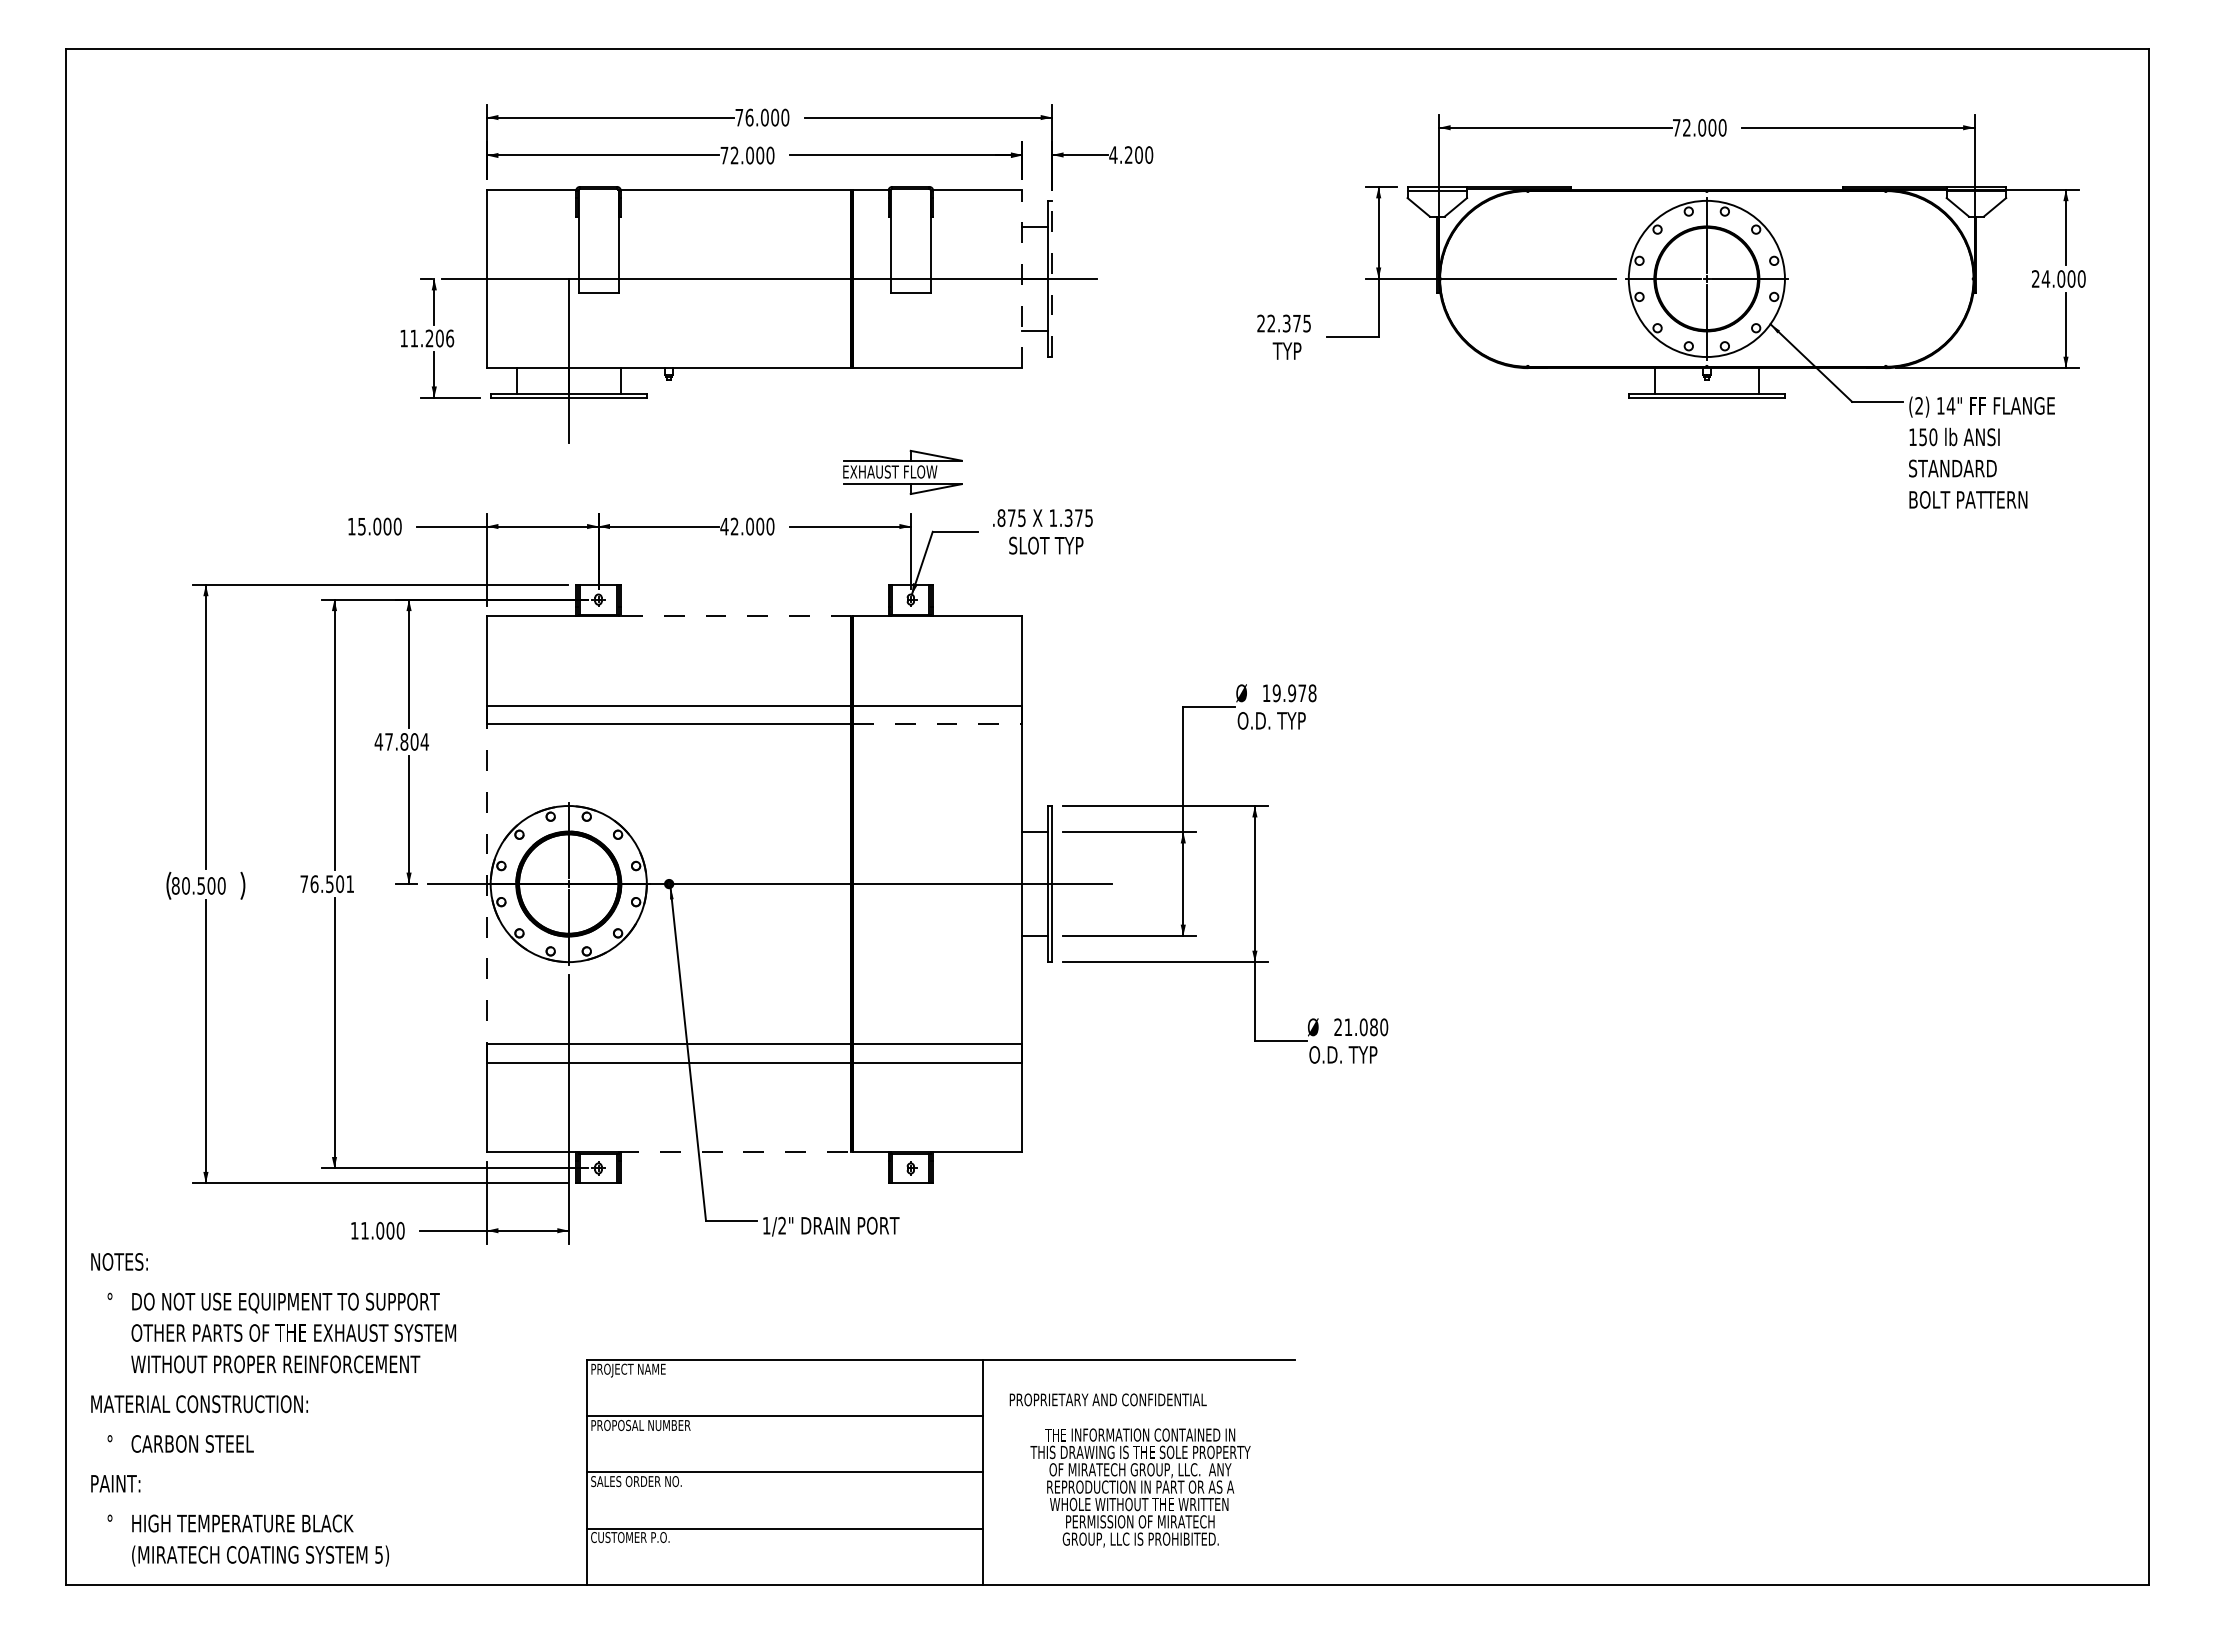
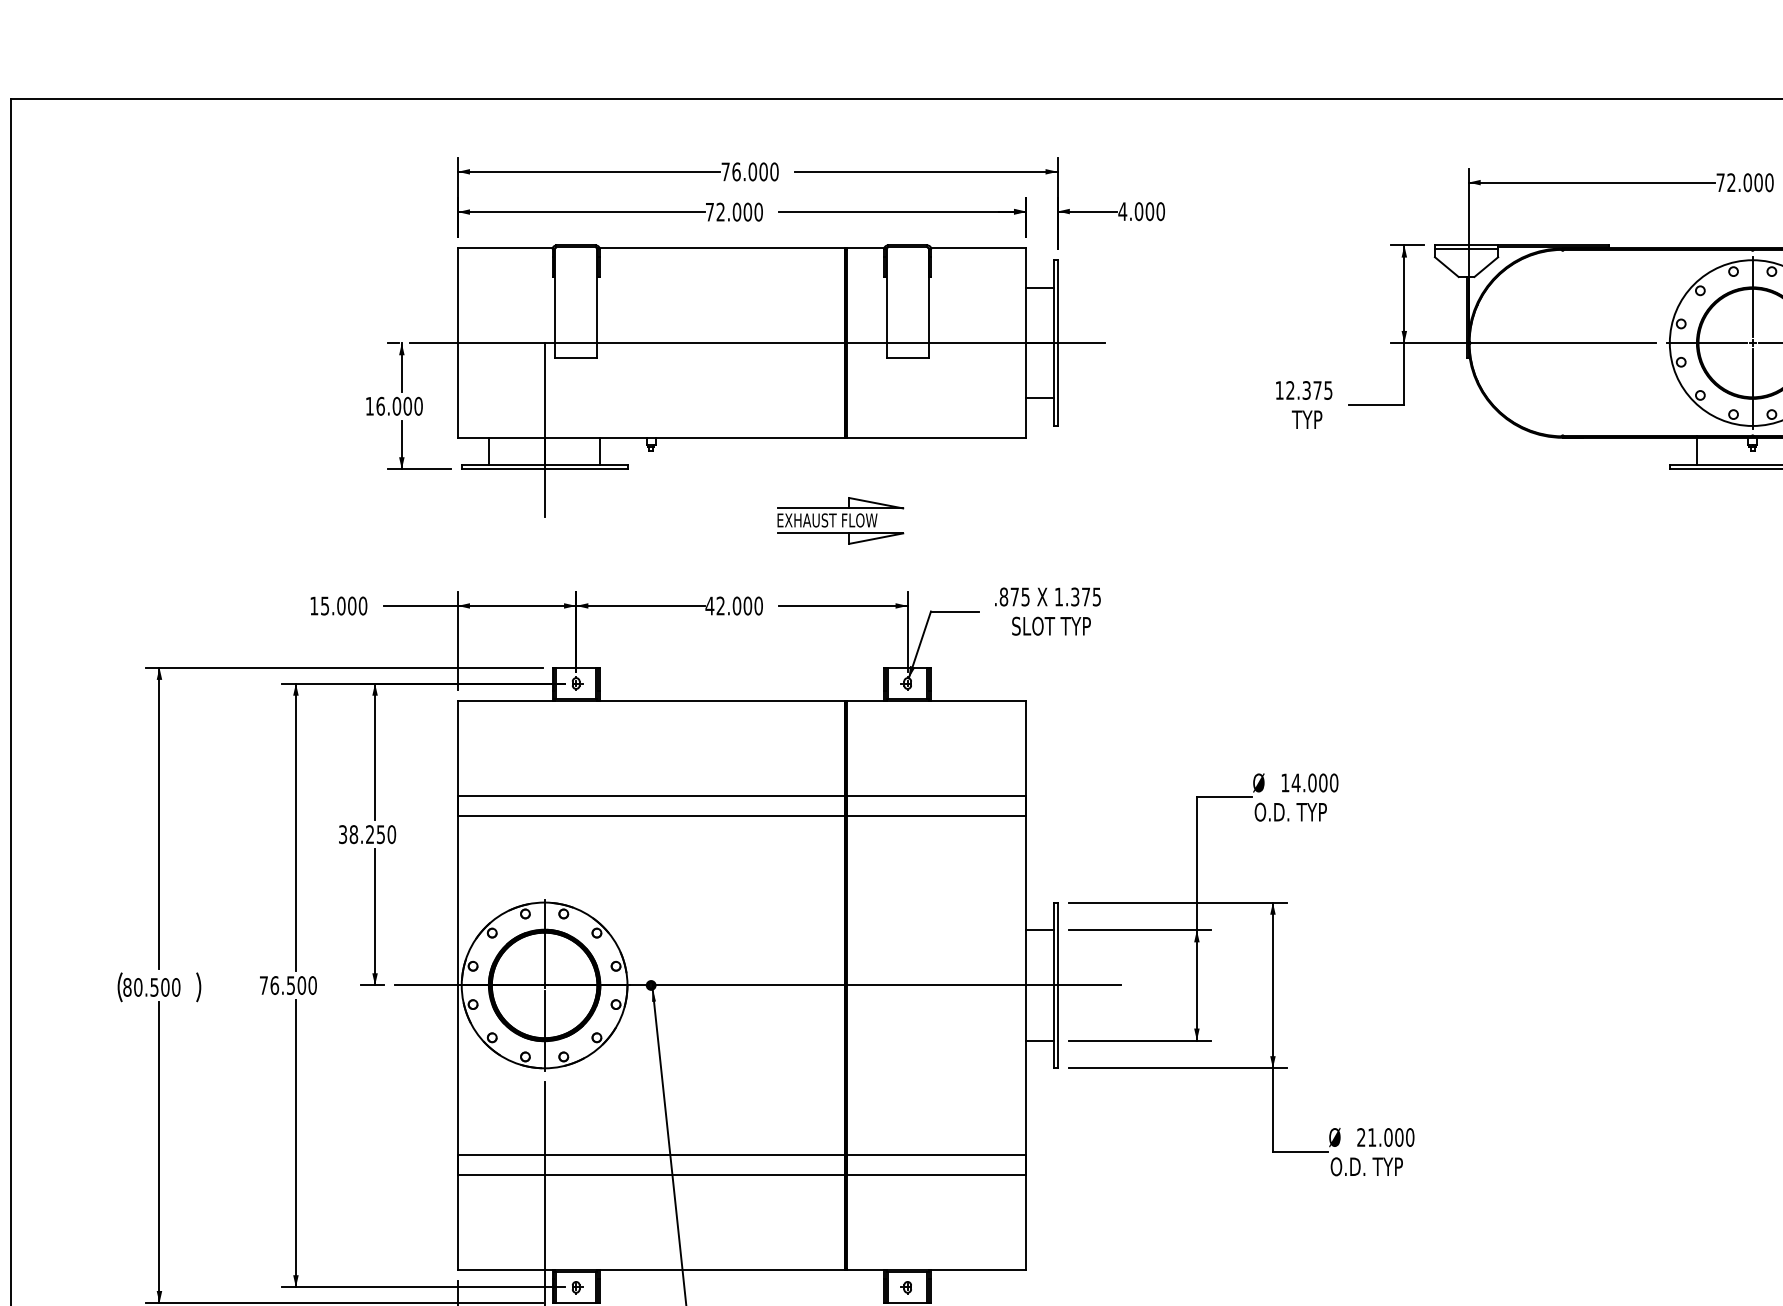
text: (1128, 154) -> (1138, 211), 4.200 -> 4.000
line: (1022, 278) -> (1026, 342), dashed -> solid
line: (1052, 278) -> (1058, 342), dashed -> solid
text: (1260, 323) -> (1278, 390), 22.375 -> 12.375
text: (432, 338) -> (399, 406), 11.206 -> 16.000
part: (902, 471) -> (840, 519), moved
line: (734, 616) -> (720, 701), dashed -> solid
text: (1294, 693) -> (1314, 783), 19.978 -> 14.000
line: (937, 724) -> (936, 816), dashed -> solid
text: (401, 741) -> (367, 834), 47.804 -> 38.250
line: (486, 883) -> (457, 984), dashed -> solid
text: (350, 884) -> (312, 985), 76.501 -> 76.500
text: (1373, 1026) -> (1398, 1136), 21.080 -> 21.000
line: (735, 1151) -> (721, 1269), dashed -> solid

